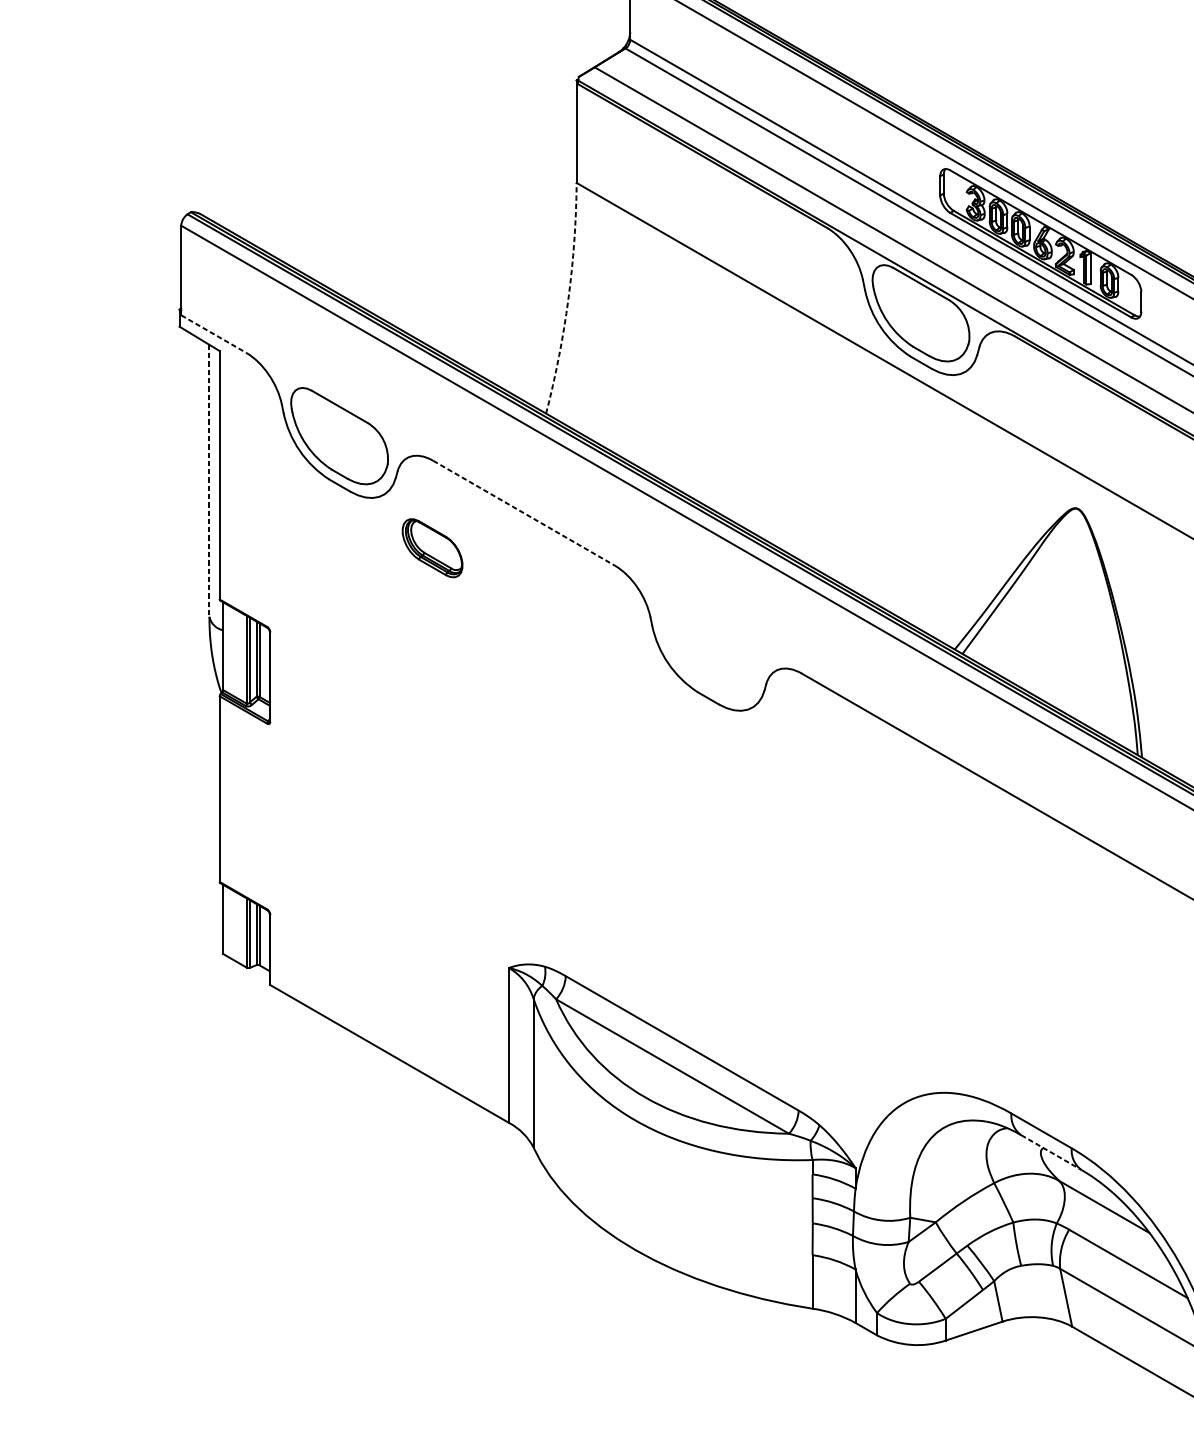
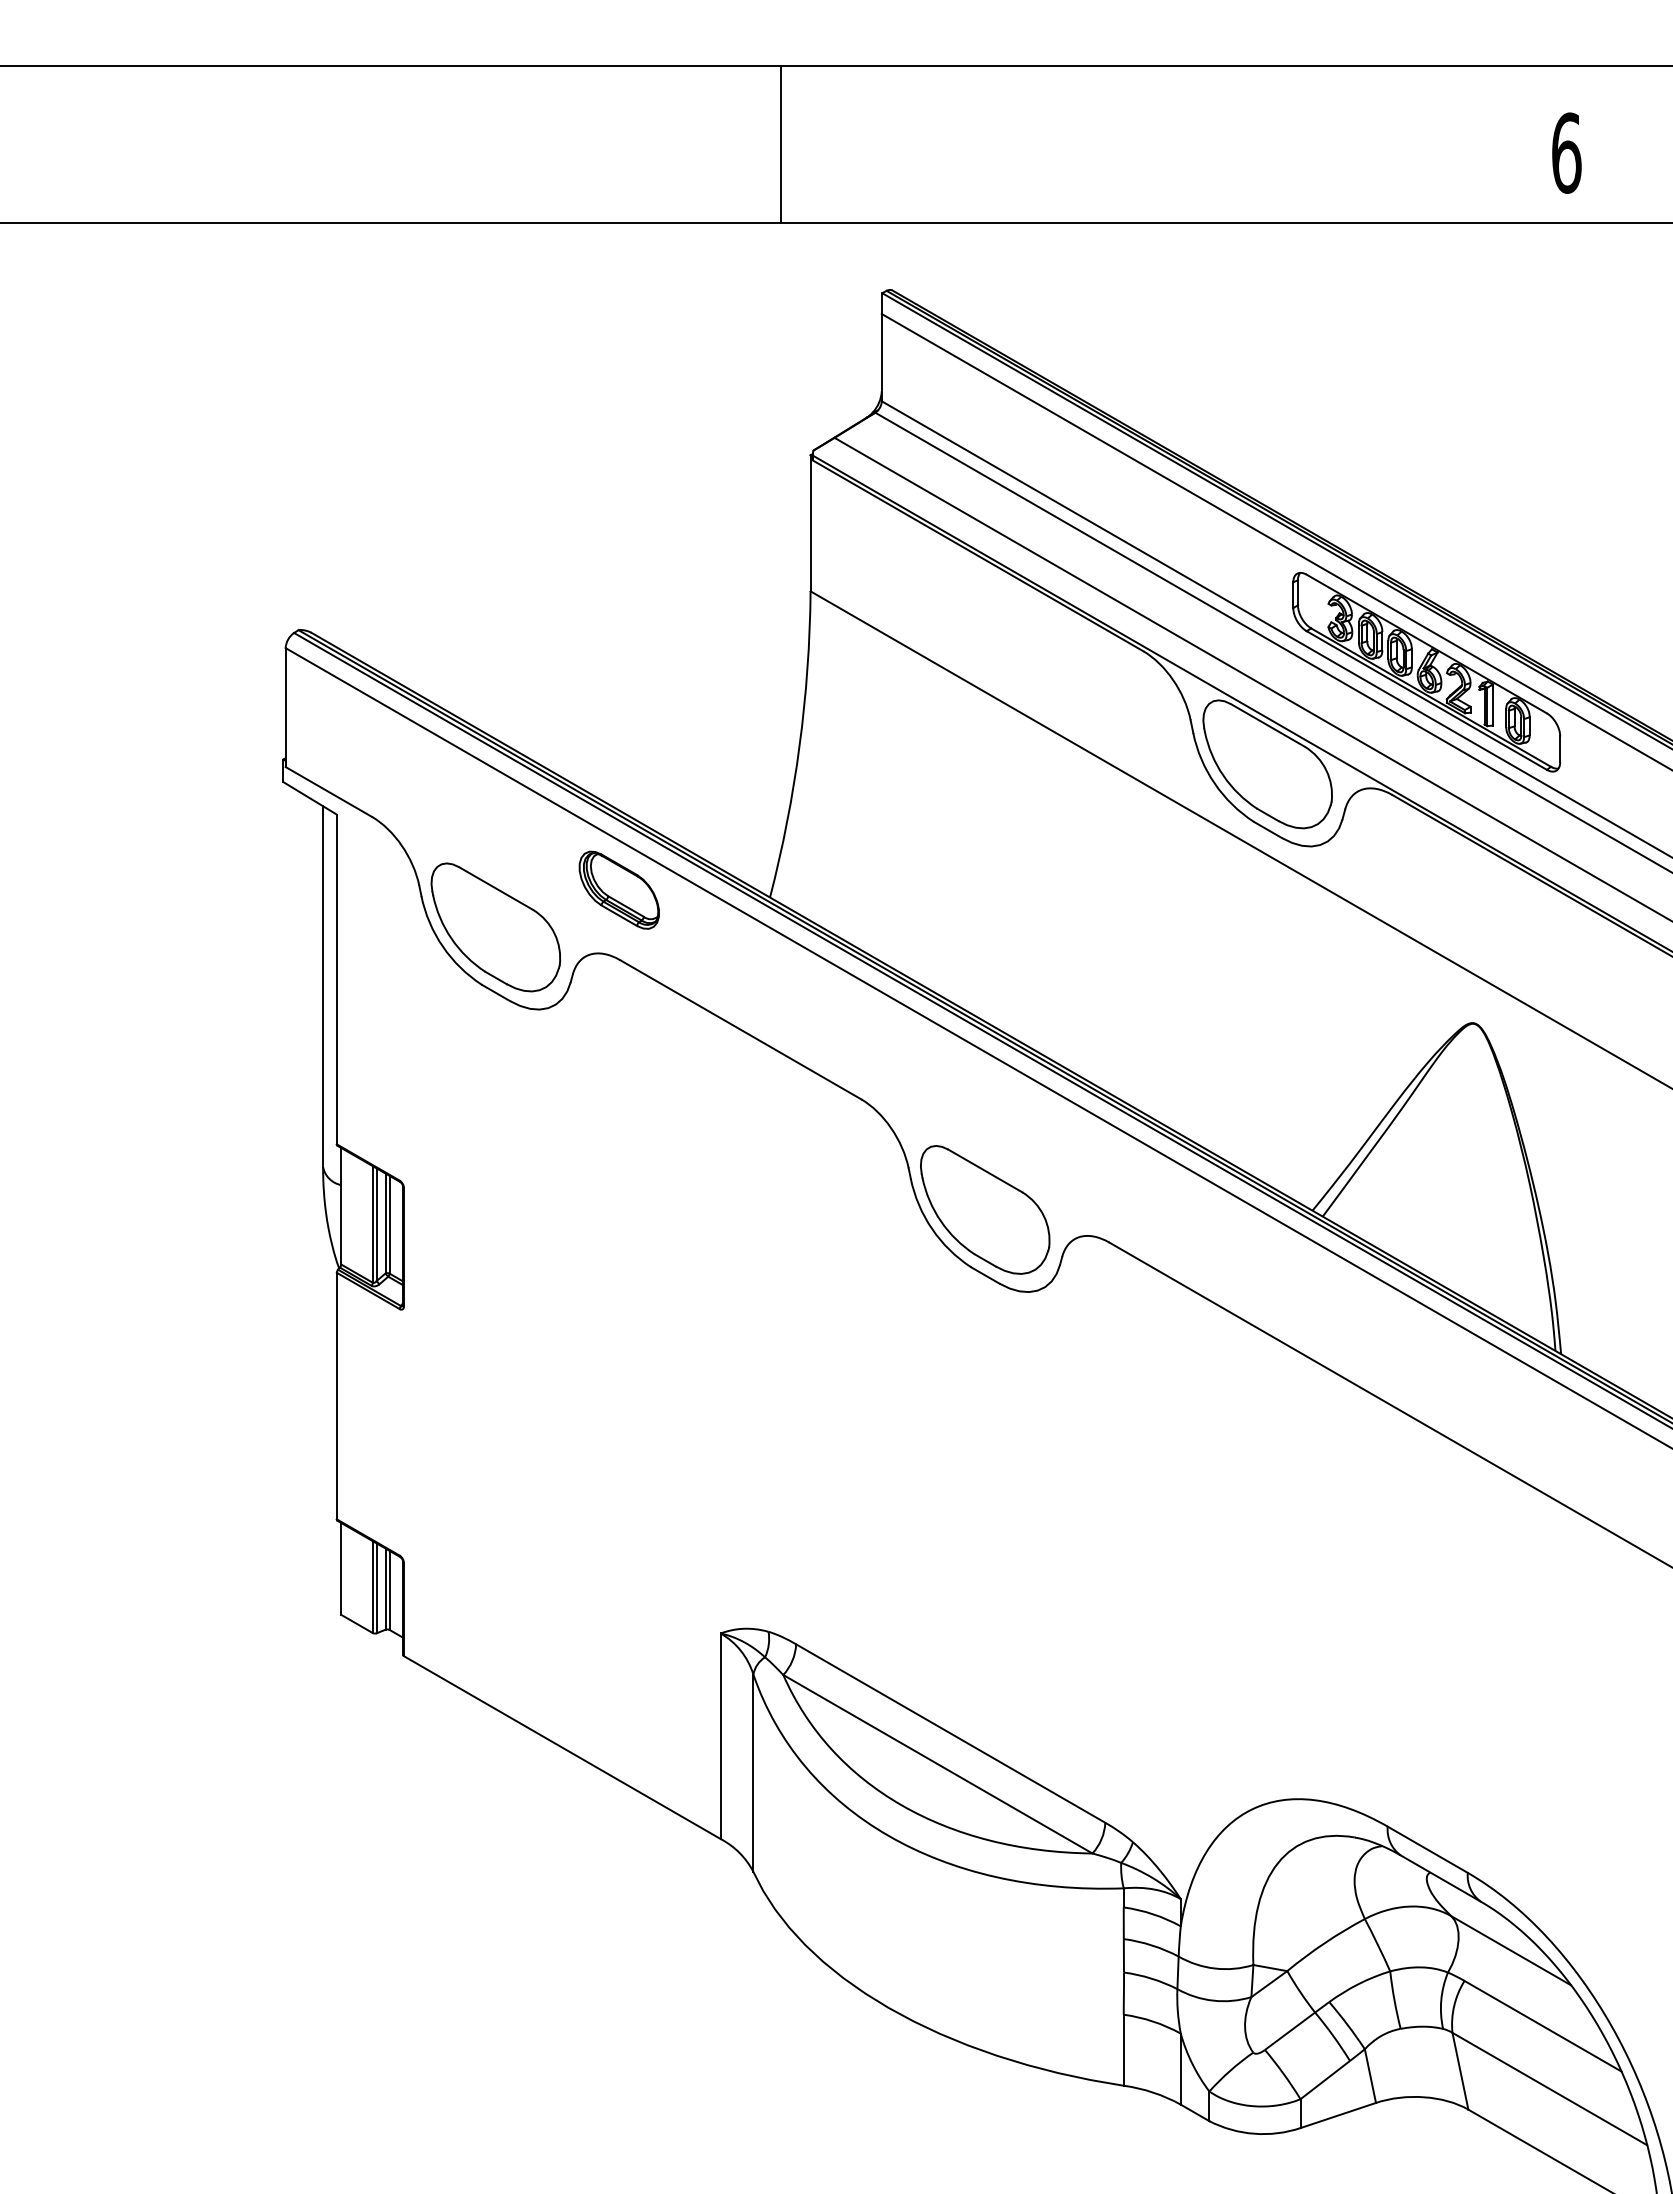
arc: (568, 299) -> (799, 745), dashed -> solid
line: (213, 333) -> (328, 791), dashed -> solid
line: (209, 480) -> (323, 986), dashed -> solid
line: (524, 513) -> (741, 1030), dashed -> solid
part: (431, 547) -> (618, 889), moved
part: (708, 648) -> (985, 1209), added
line: (1051, 1152) -> (1441, 1878), dashed -> solid

